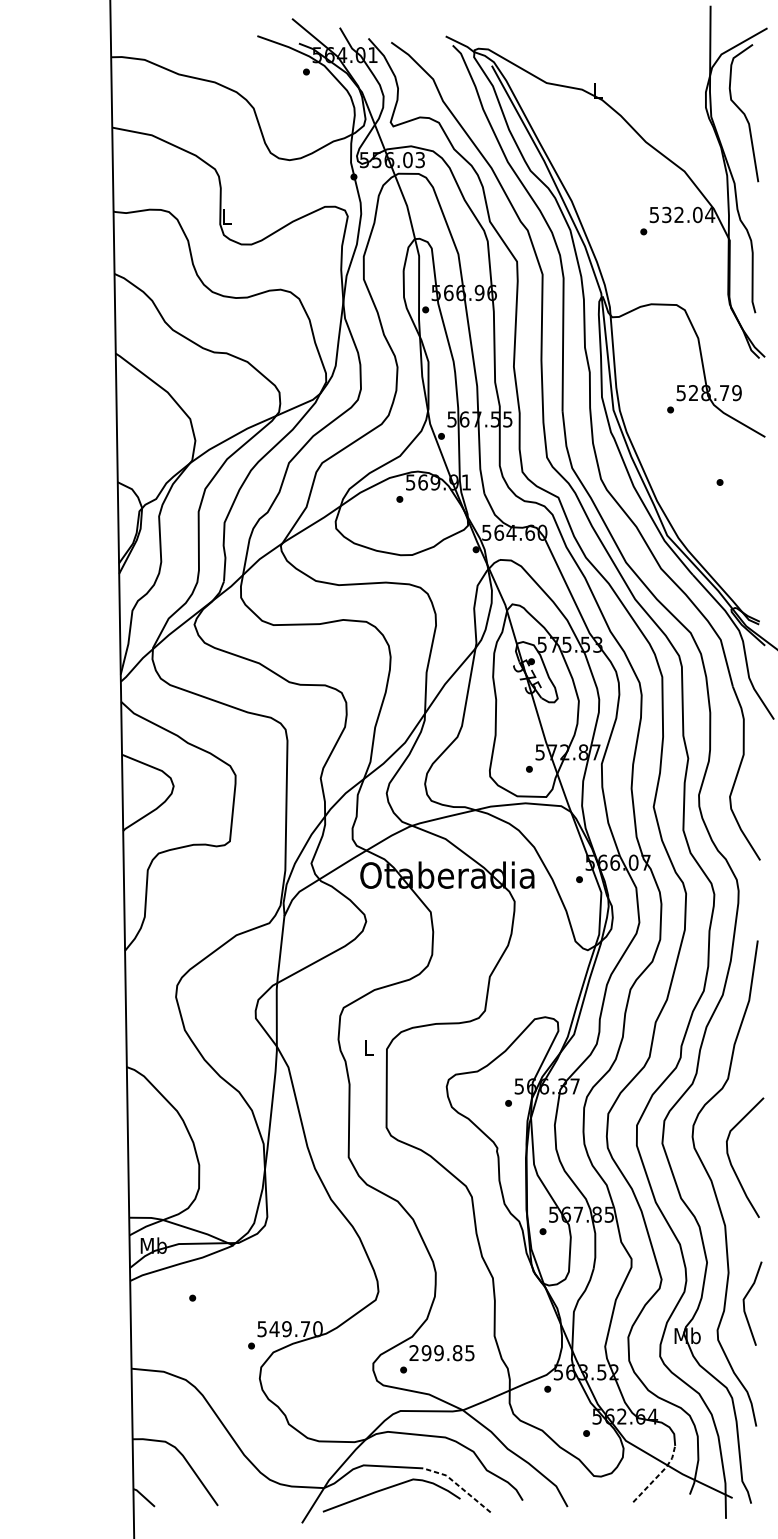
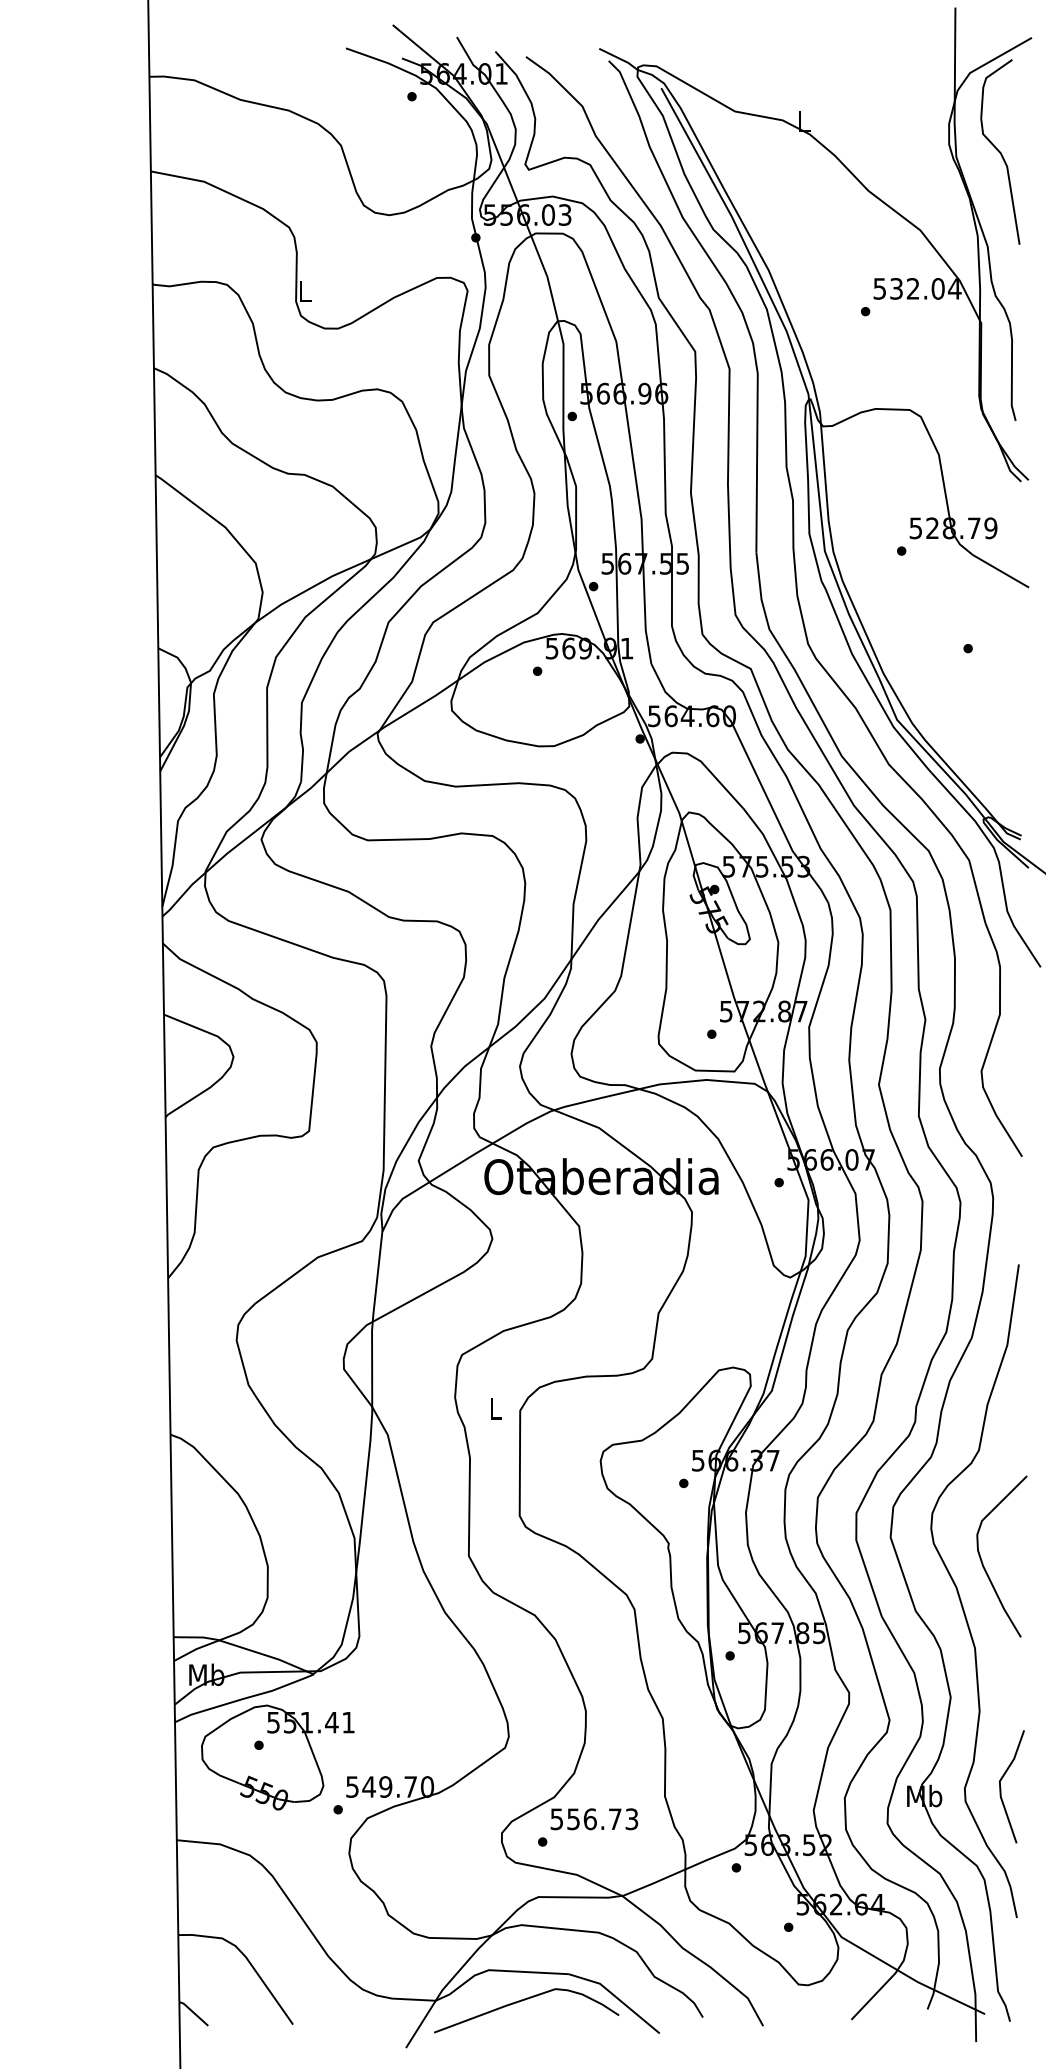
line: (744, 1304) -> (1001, 1787), moved
part: (206, 1307) -> (277, 1757), added
text: (442, 1353) -> (594, 1819), 299.85 -> 556.73
line: (658, 1475) -> (885, 1983), dashed -> solid
line: (458, 1485) -> (616, 1997), dashed -> solid

